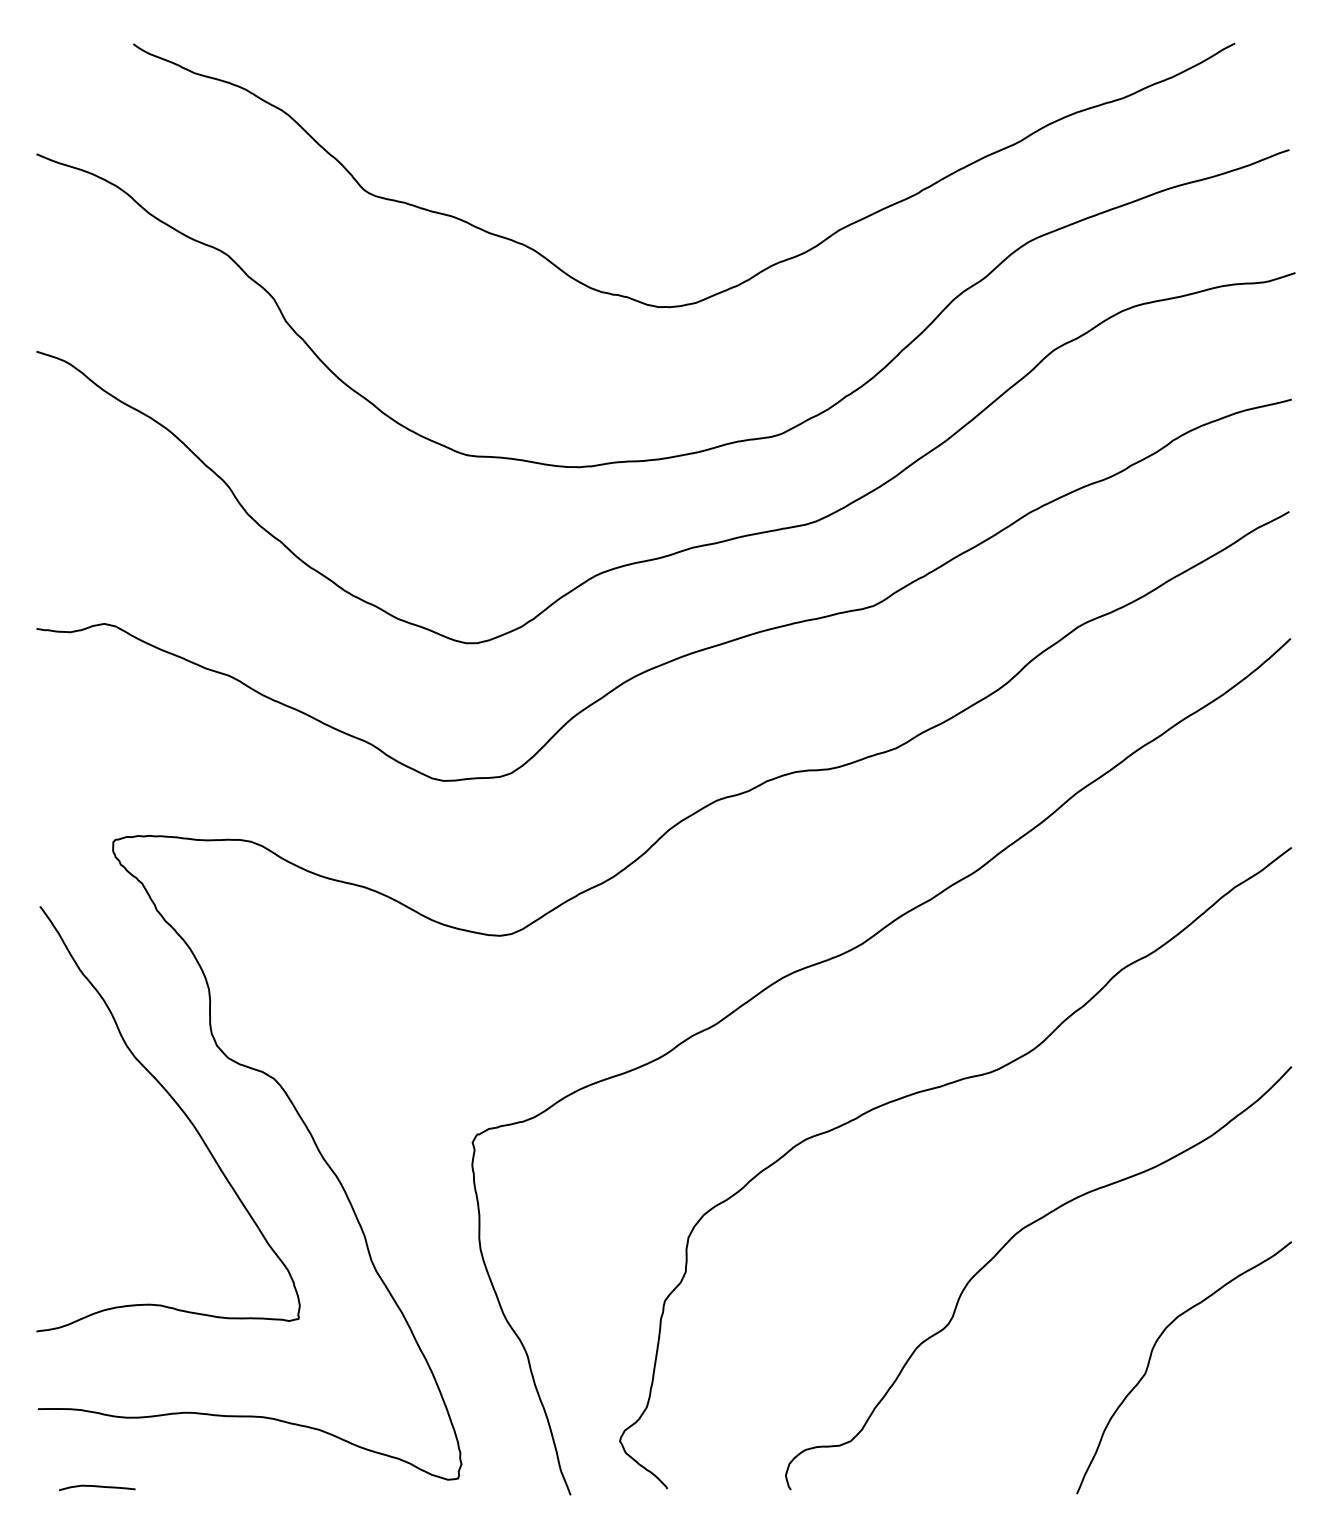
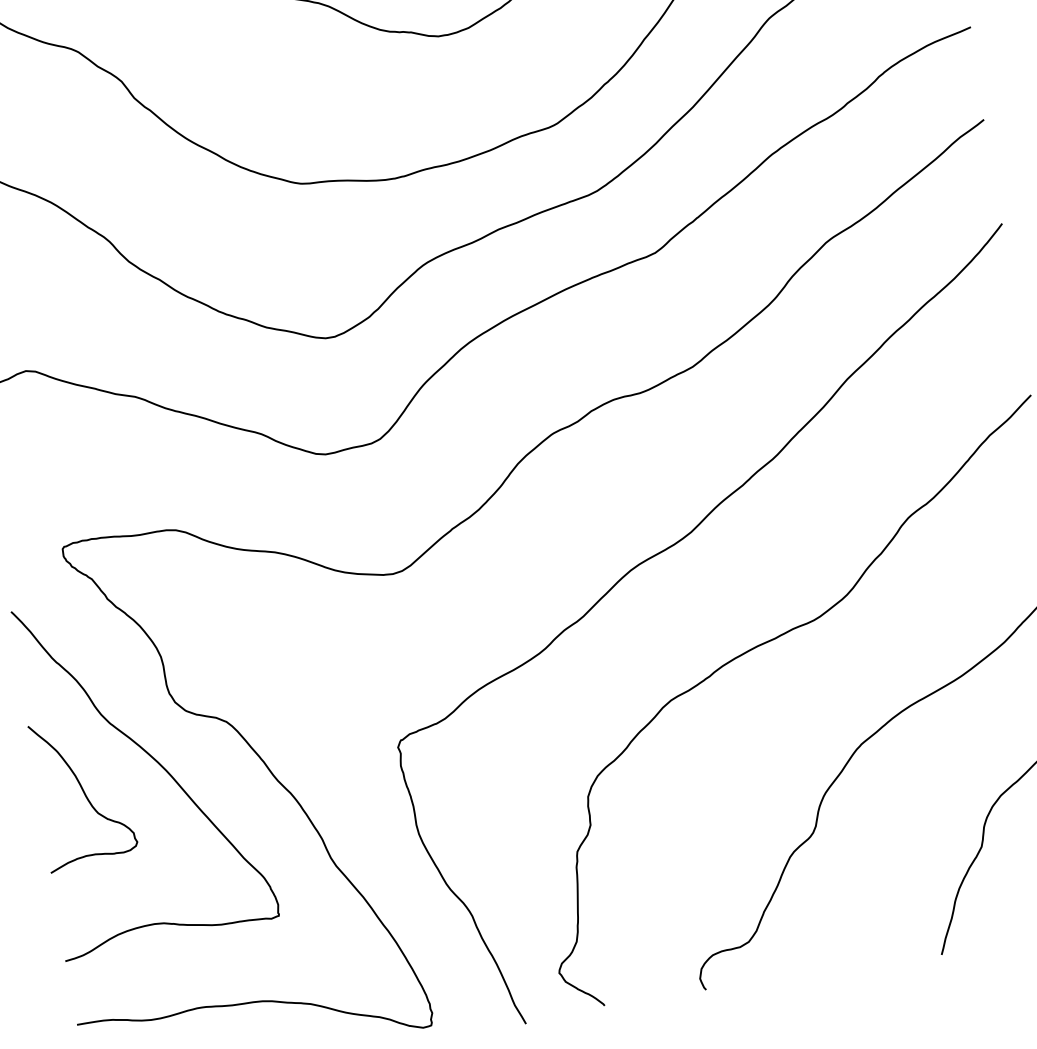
curve: (90, 1134) -> (83, 792), added

